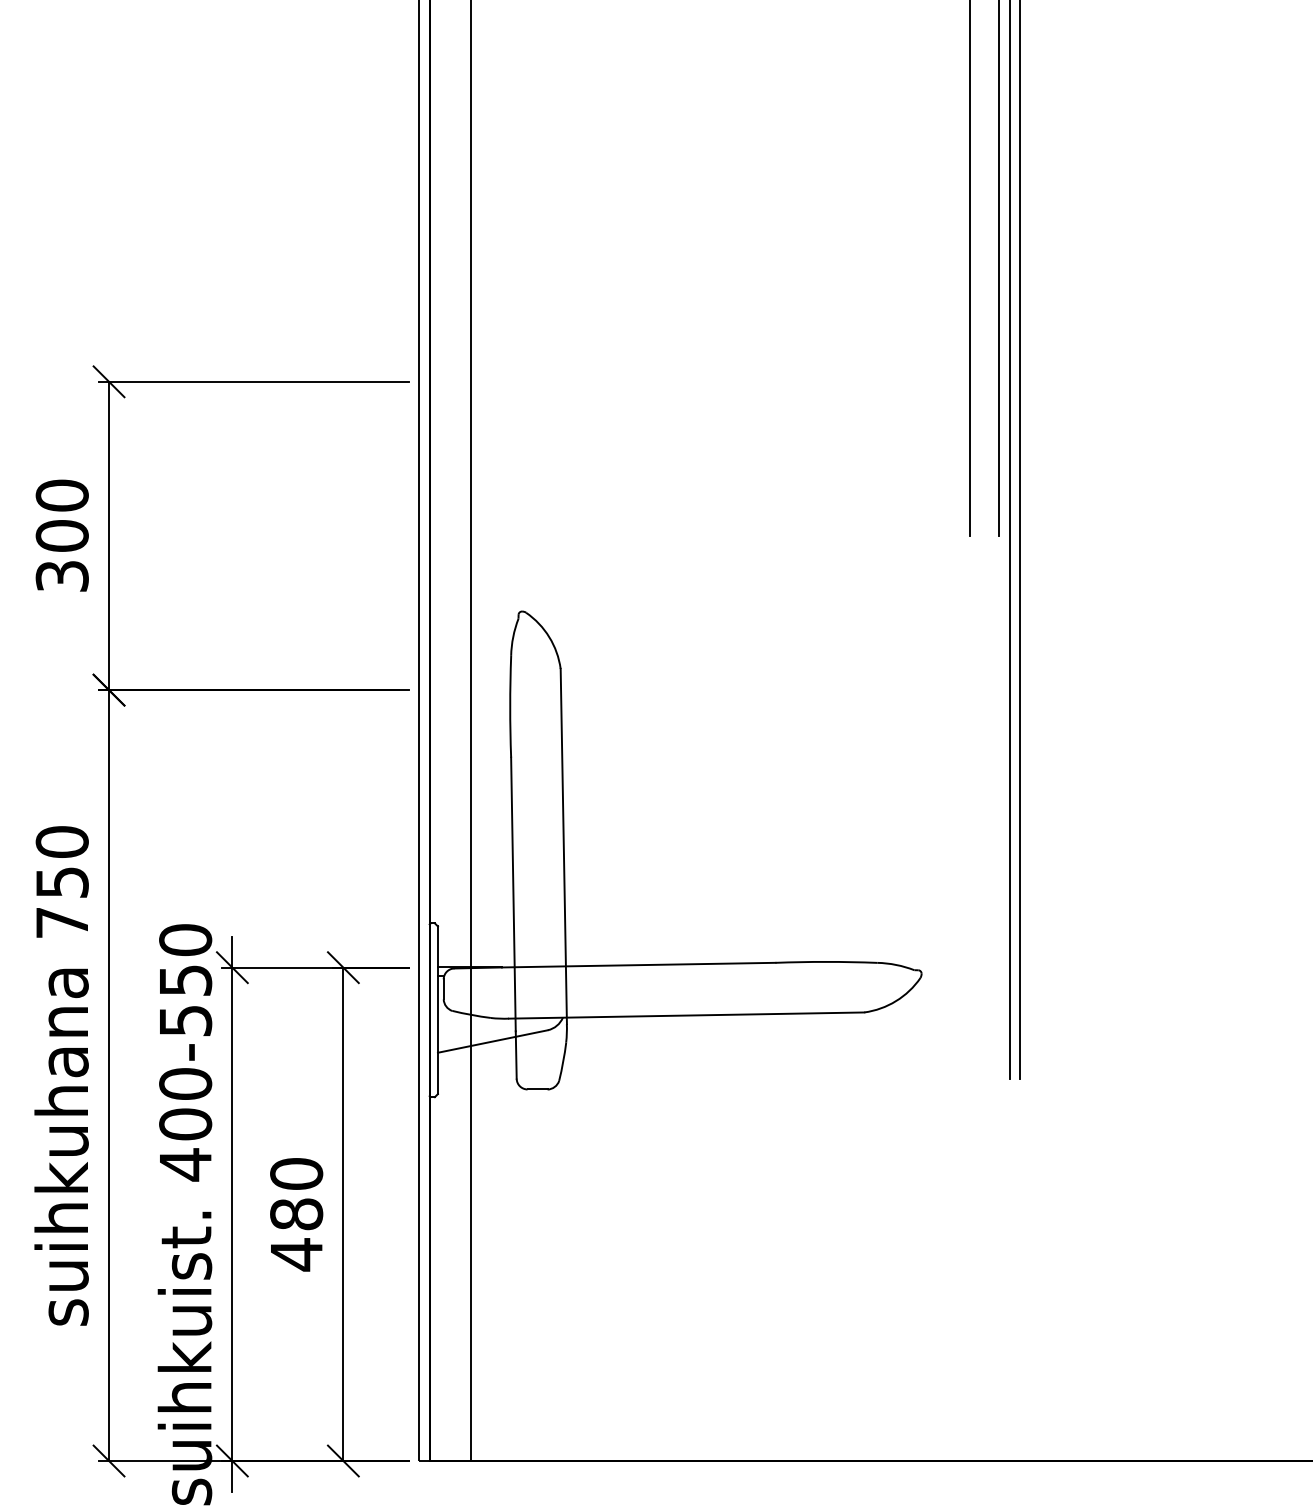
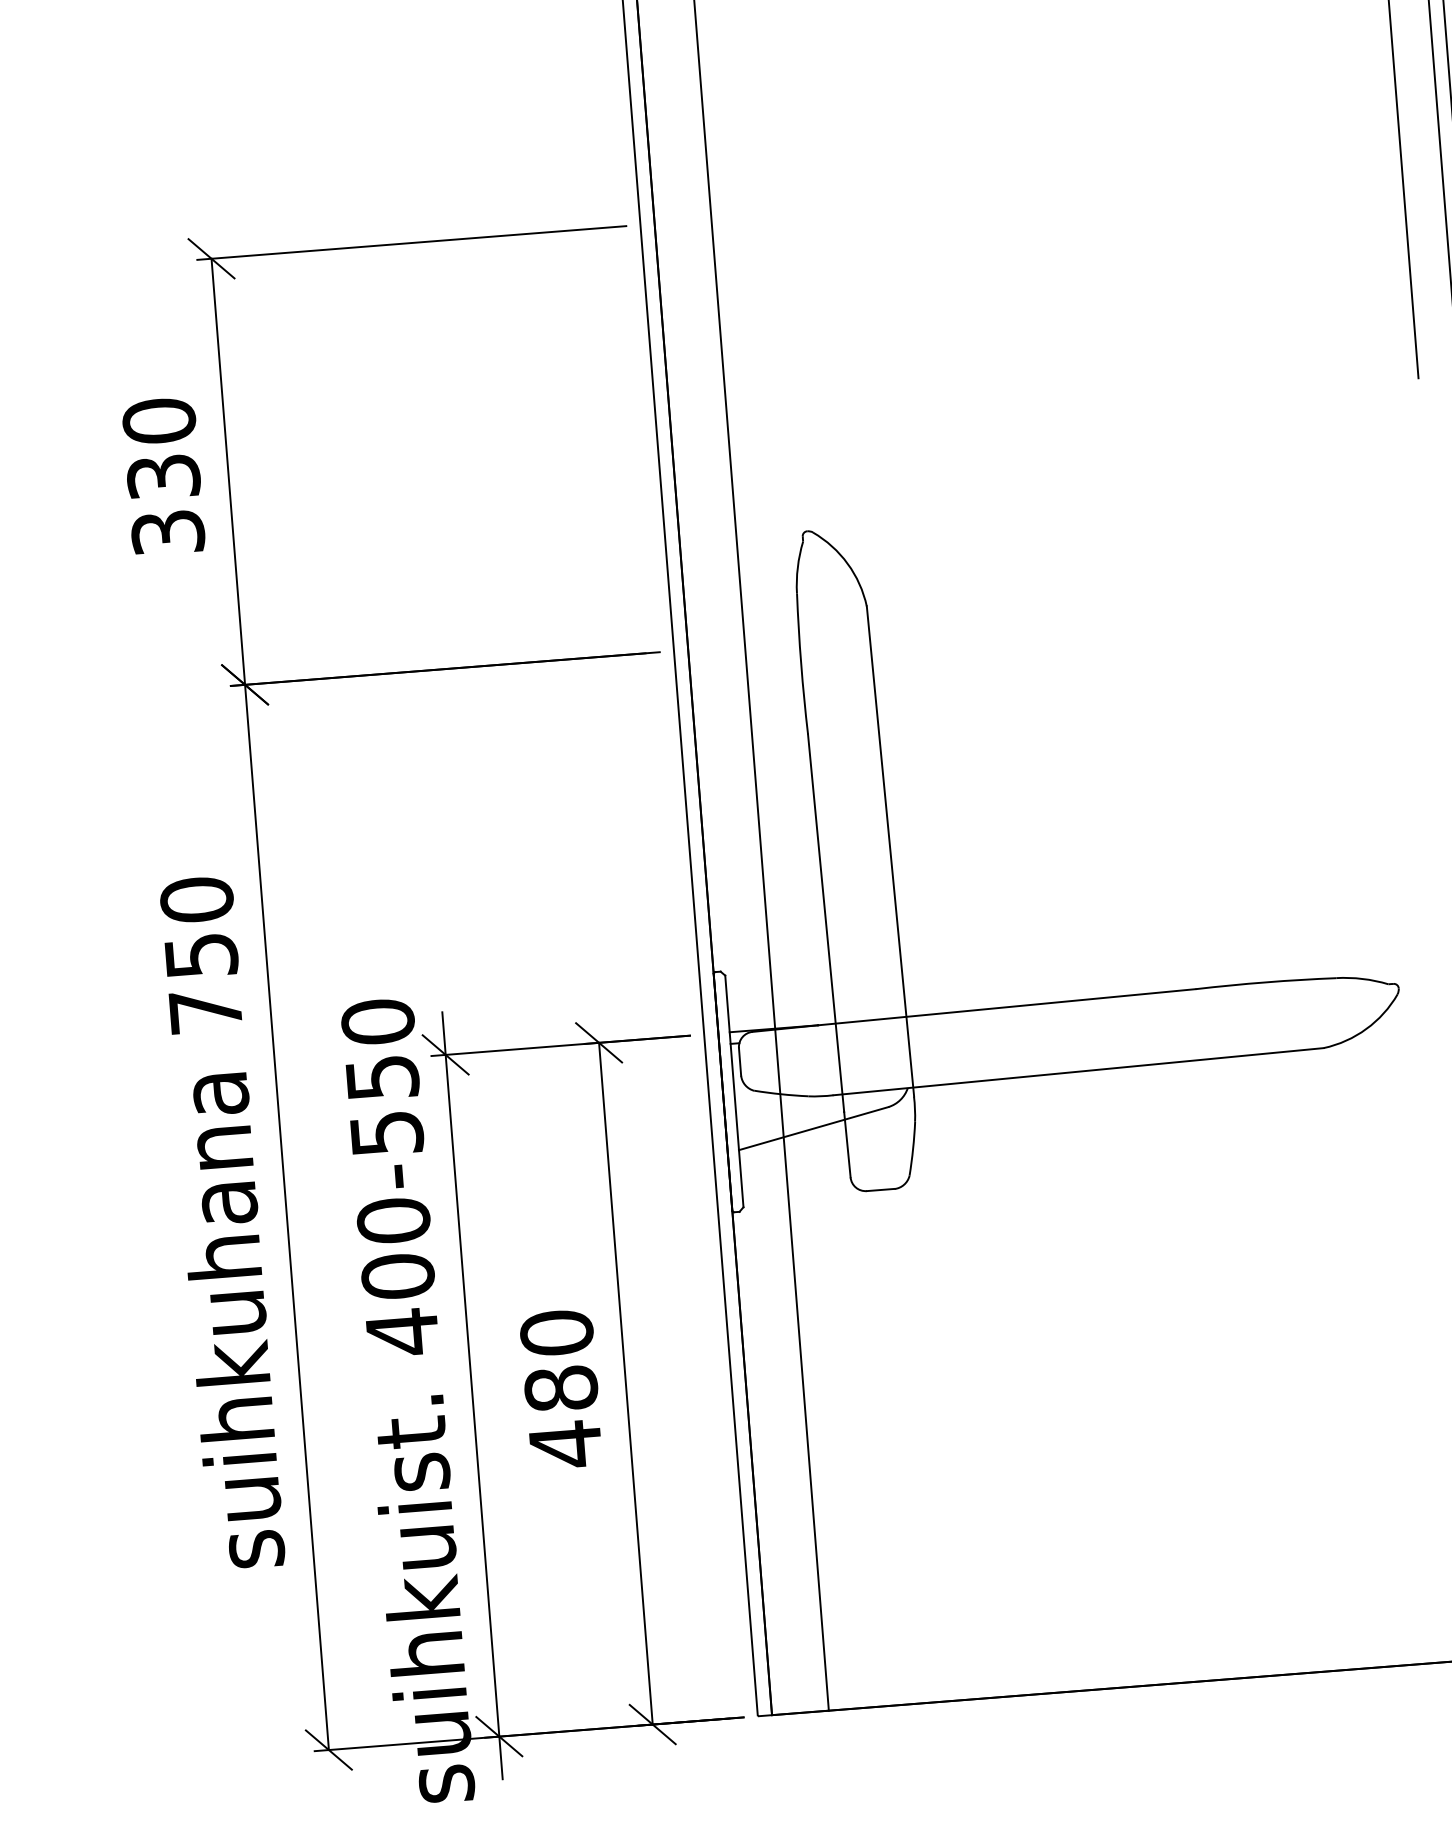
text: (61, 535) -> (162, 476), 300 -> 330

